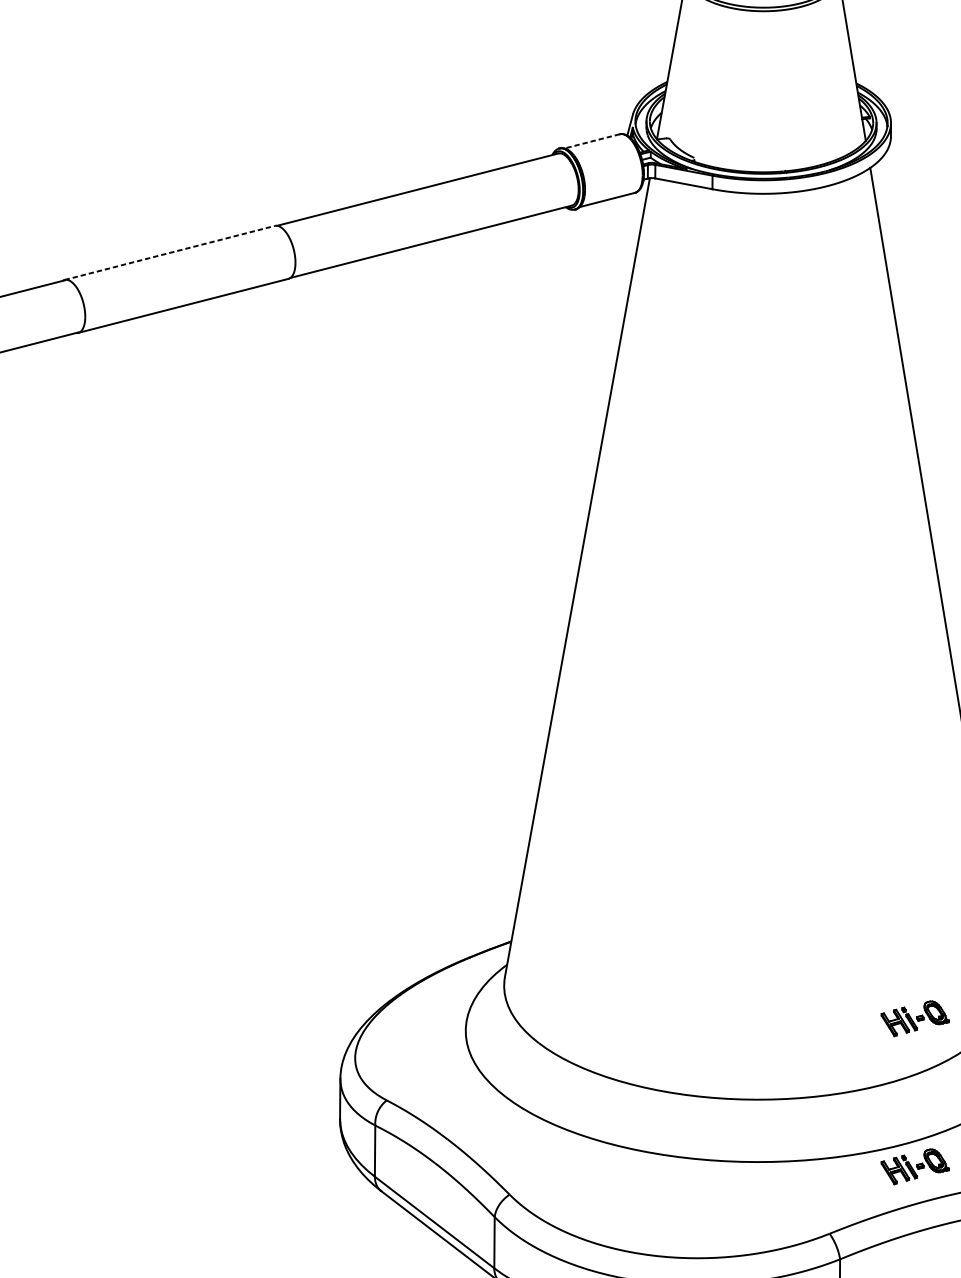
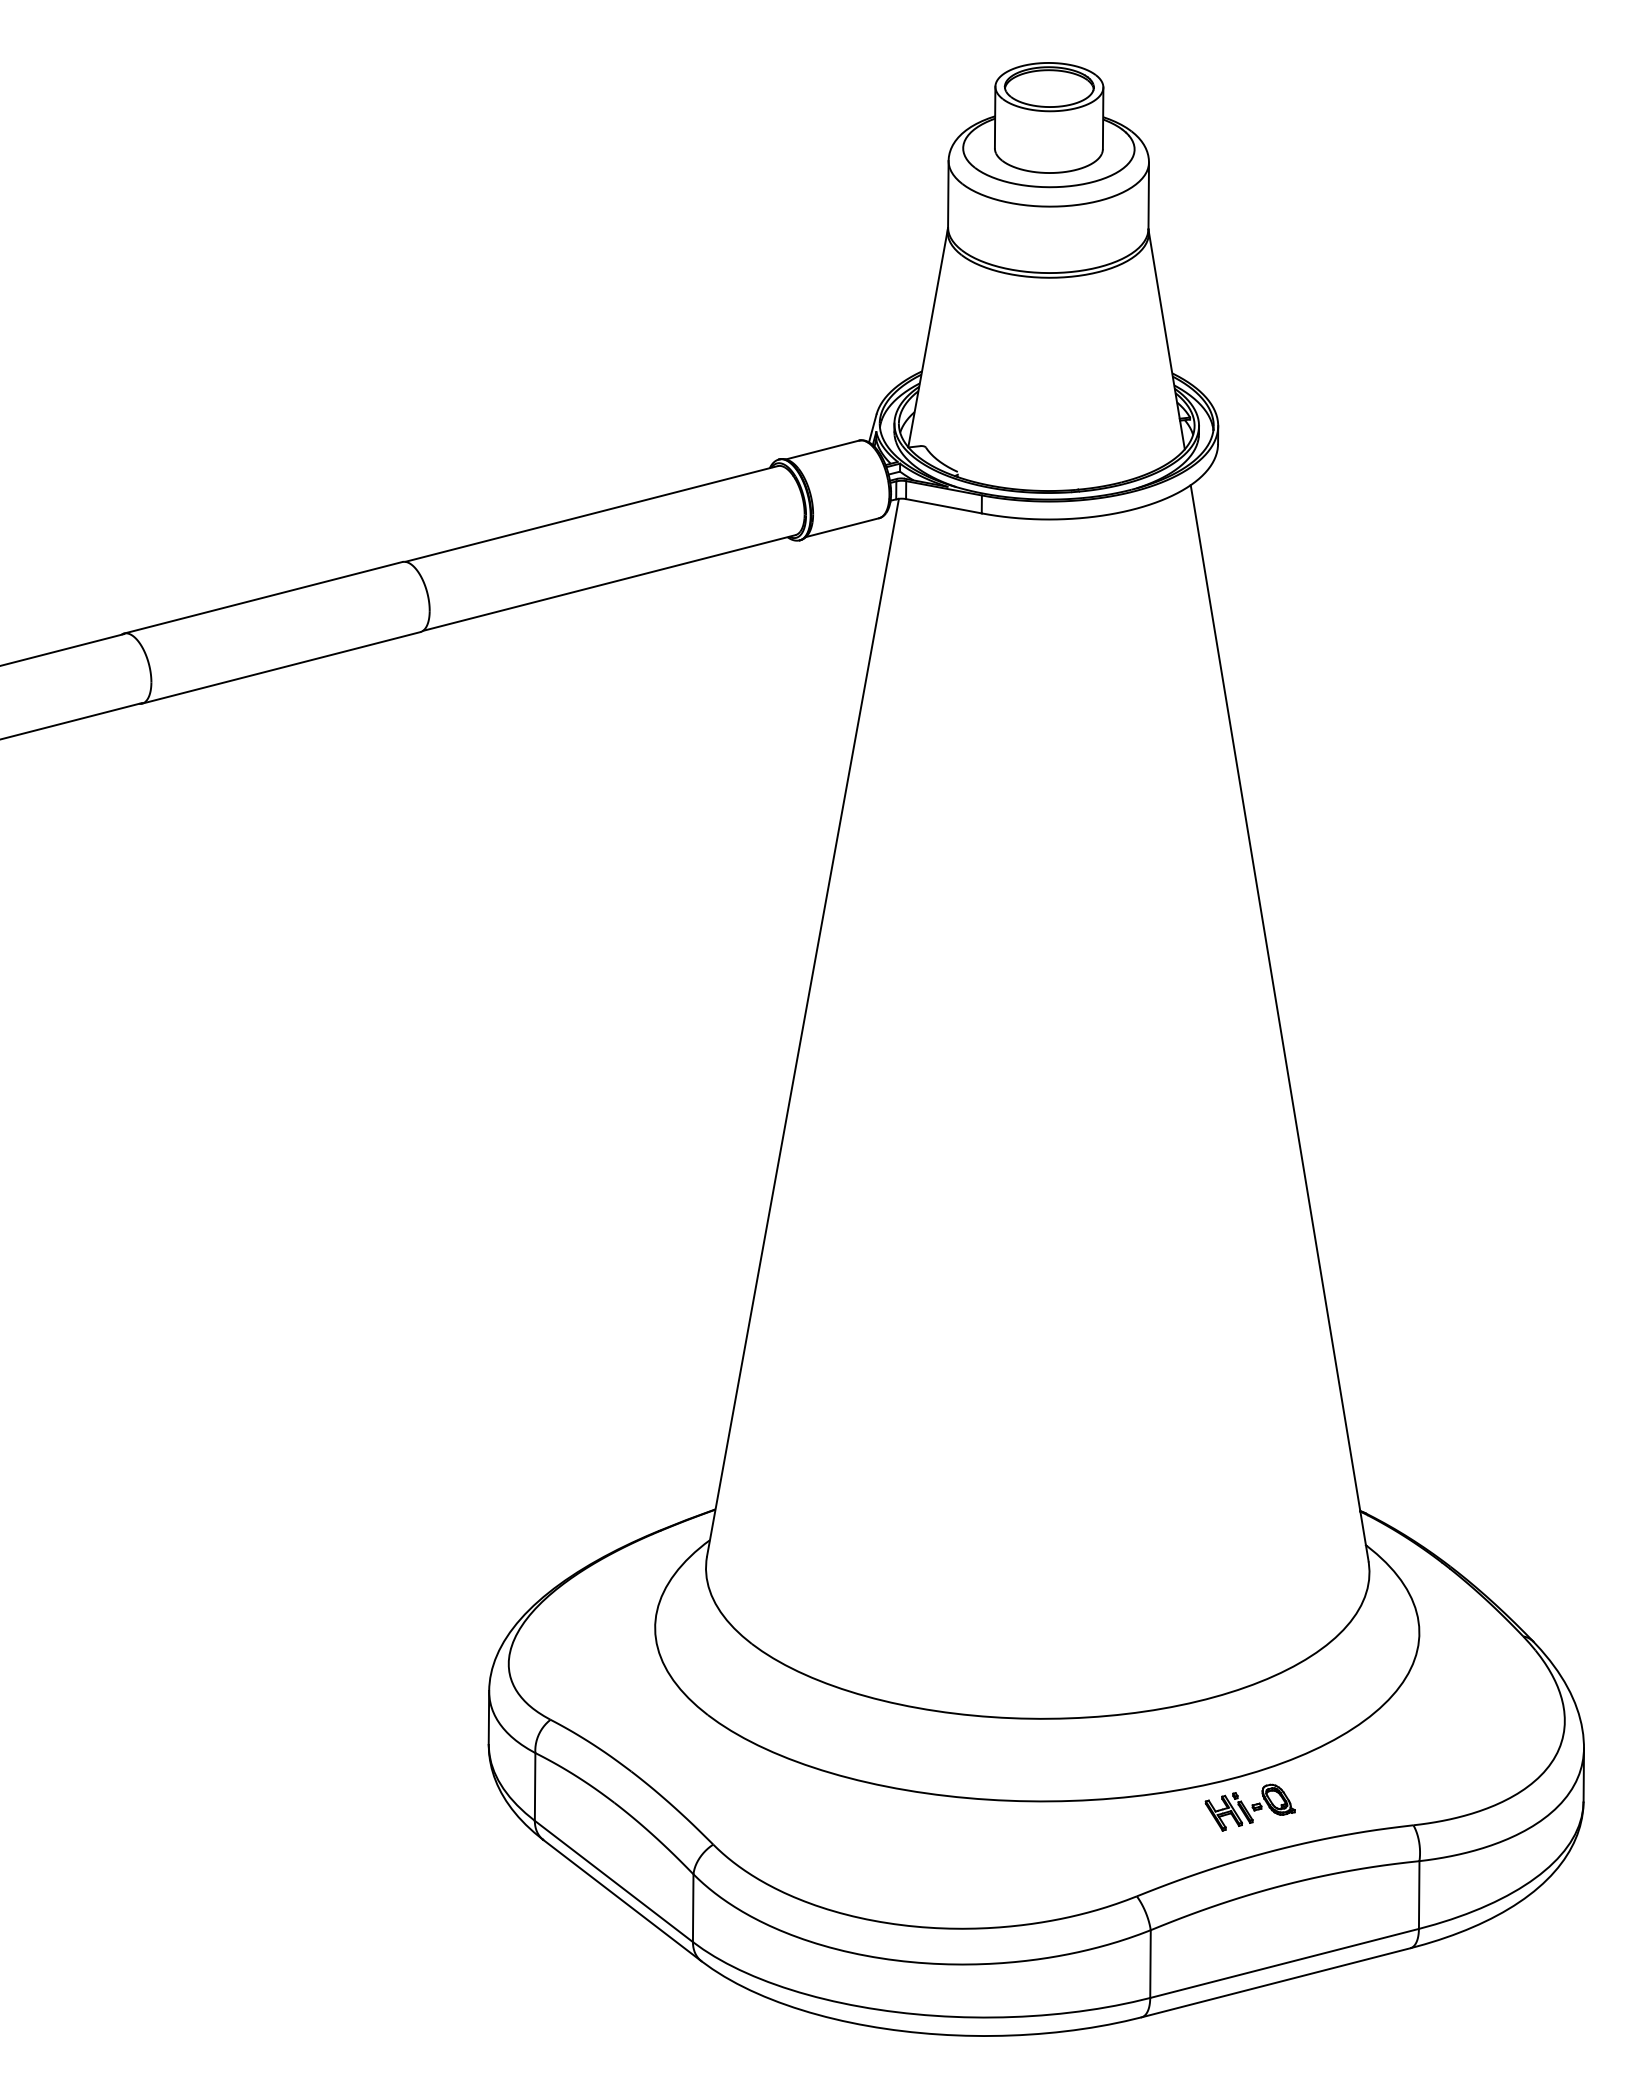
line: (592, 141) -> (822, 450), dashed -> solid
line: (169, 252) -> (263, 597), dashed -> solid
part: (914, 1018) -> (1249, 1611), removed

